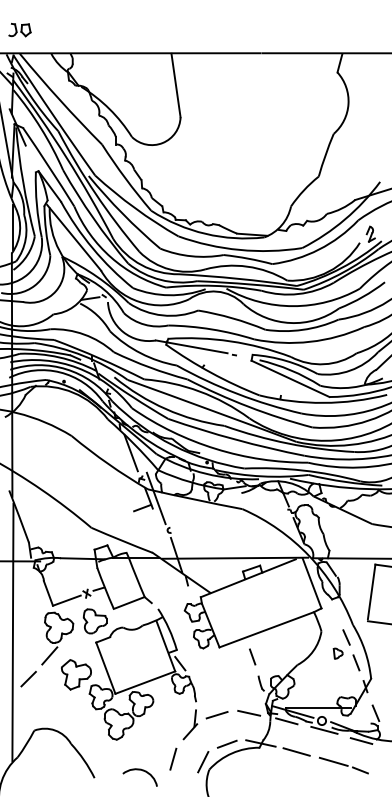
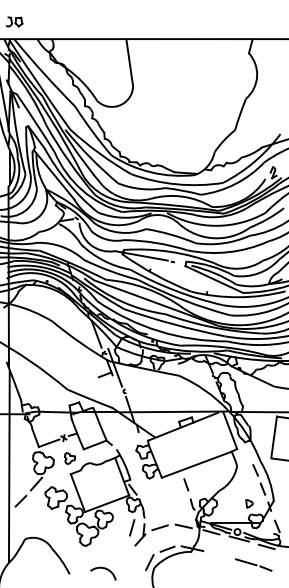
part: (94, 621) -> (69, 458), size x0.6
part: (337, 653) -> (248, 503), moved
line: (296, 751) -> (218, 554), removed
line: (173, 758) -> (132, 527), moved

